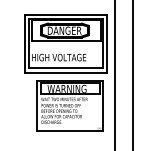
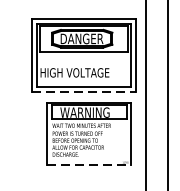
line: (66, 72) -> (84, 91), solid -> dashed
line: (70, 130) -> (89, 165), solid -> dashed

